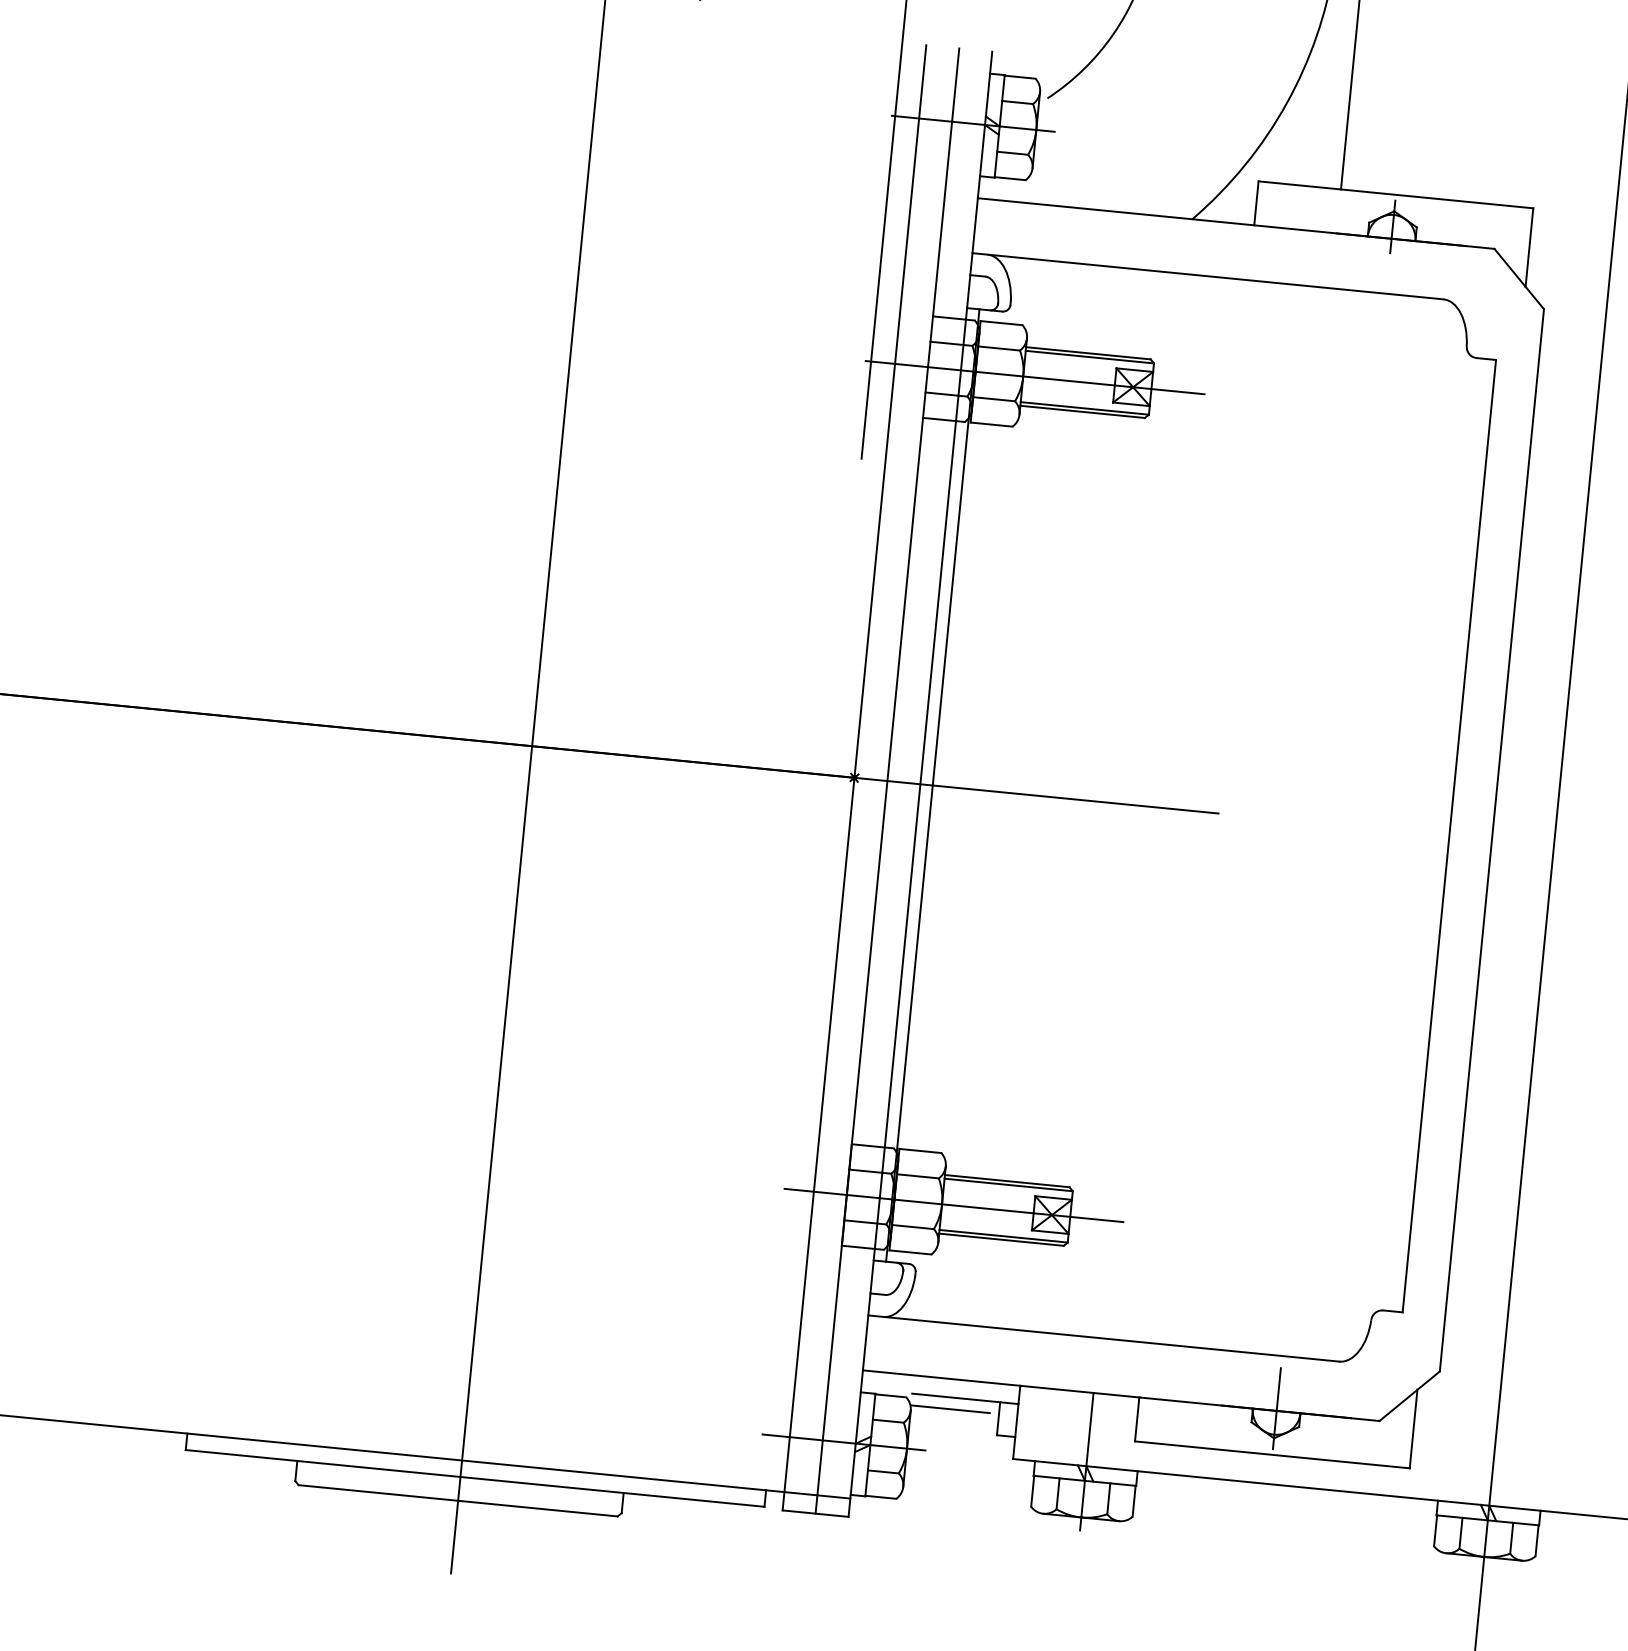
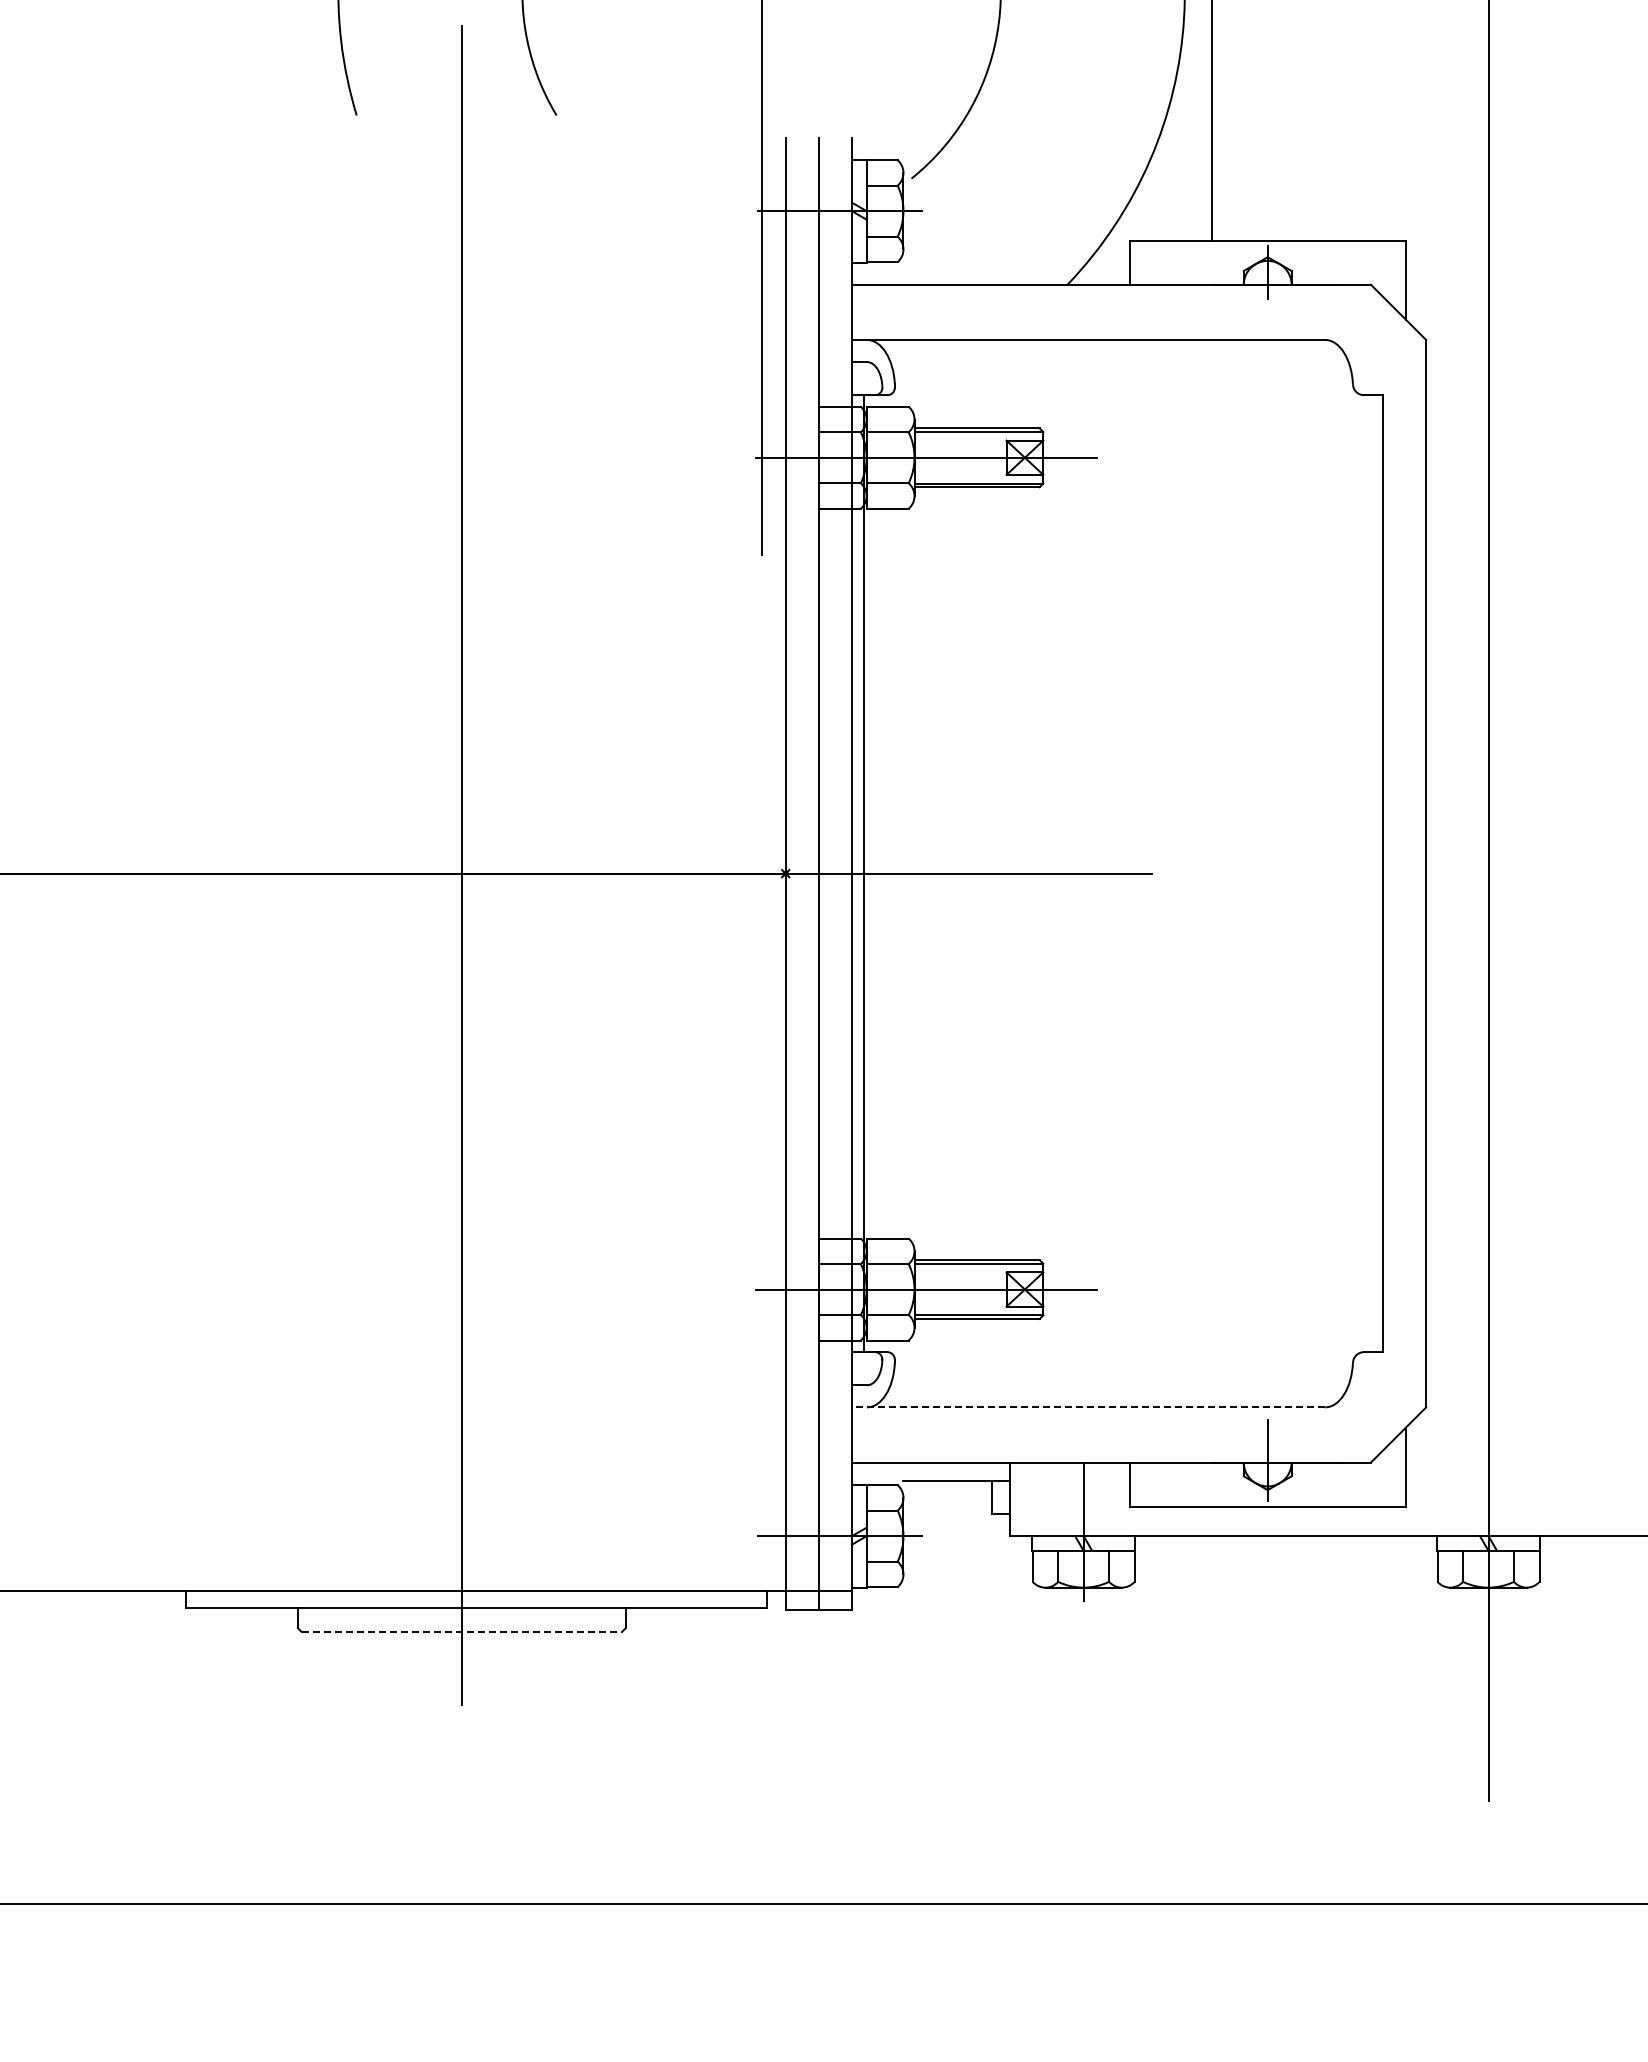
line: (1103, 1338) -> (1088, 1407), solid -> dashed
line: (950, 1409) -> (942, 1492), removed
line: (458, 1500) -> (462, 1631), solid -> dashed

